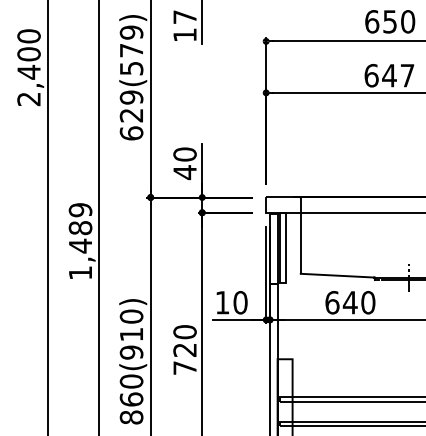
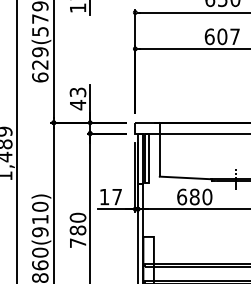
text: (389, 75) -> (222, 36), 647 -> 607
text: (184, 154) -> (77, 92), 40 -> 43
text: (240, 302) -> (117, 196), 10 -> 17
text: (349, 302) -> (194, 196), 640 -> 680
text: (184, 350) -> (77, 230), 720 -> 780

